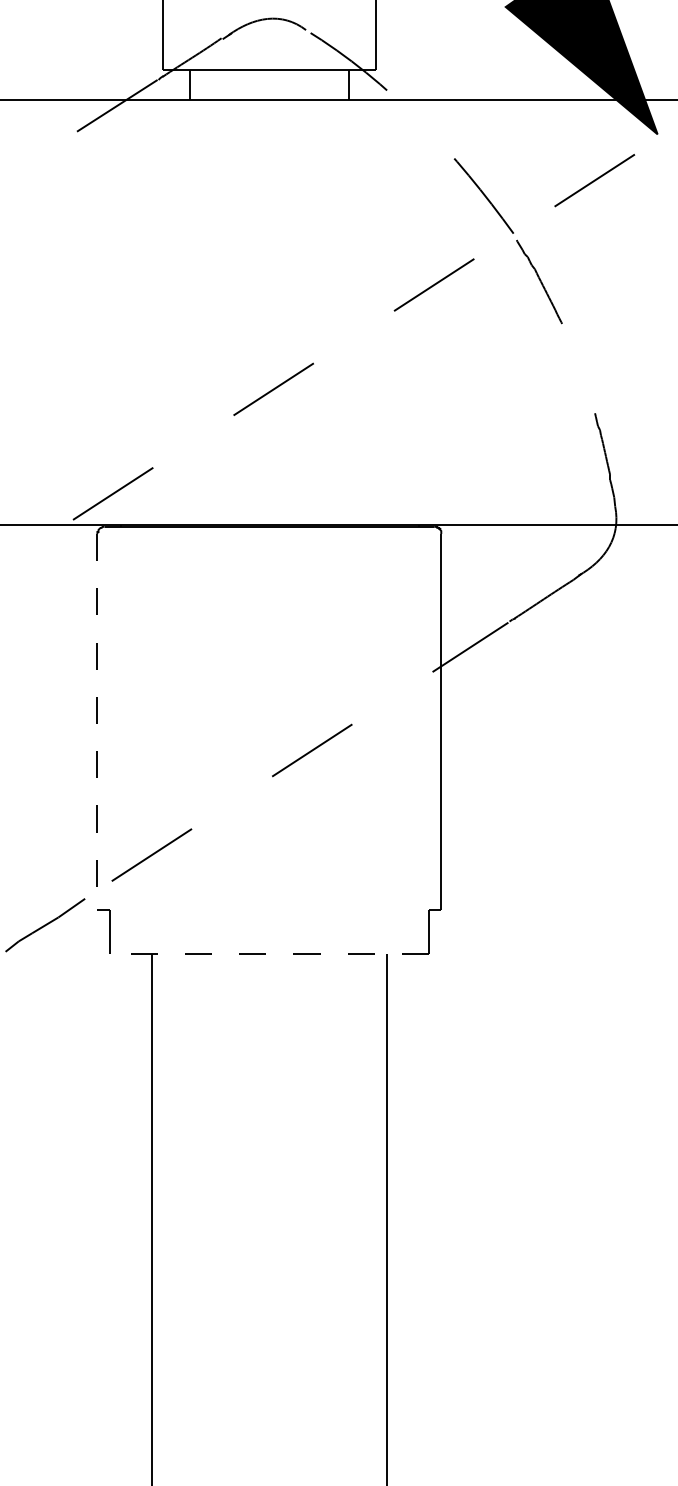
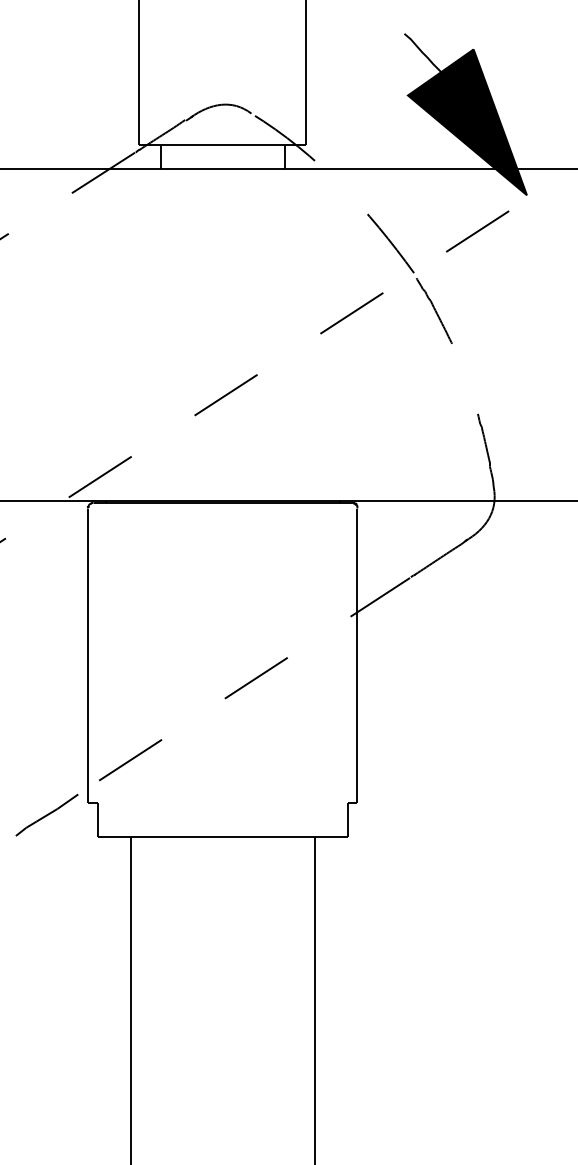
line: (96, 722) -> (87, 656), dashed -> solid
line: (269, 953) -> (222, 837), dashed -> solid

